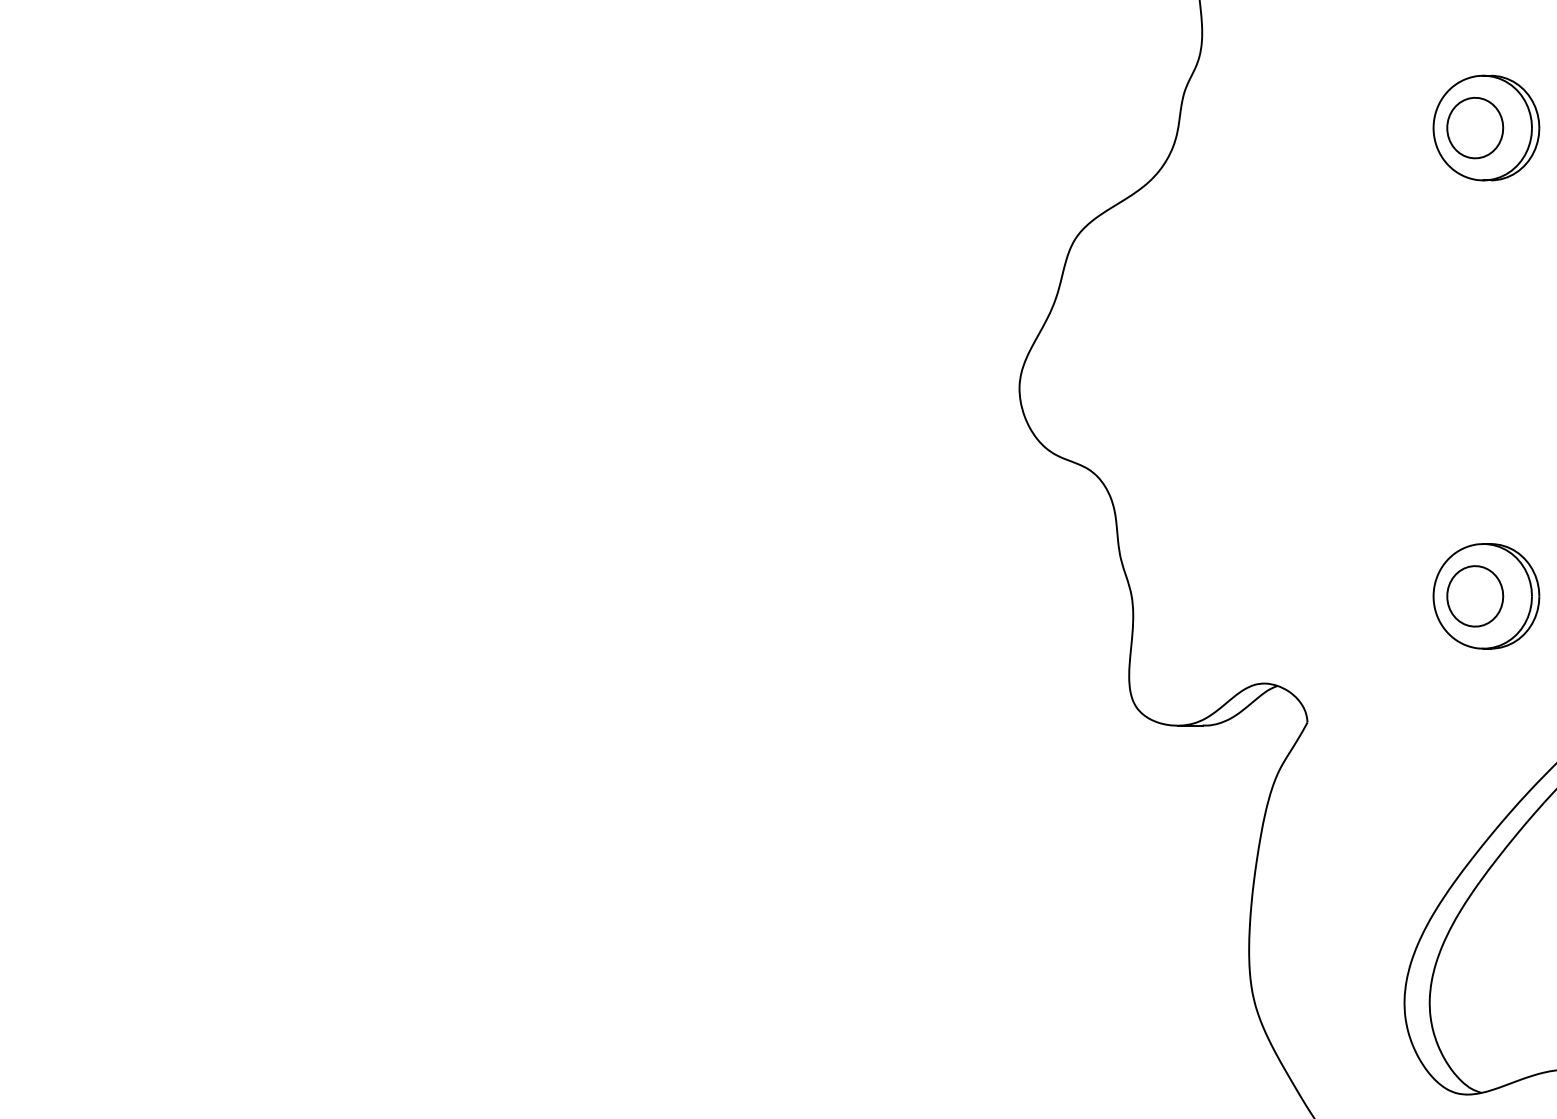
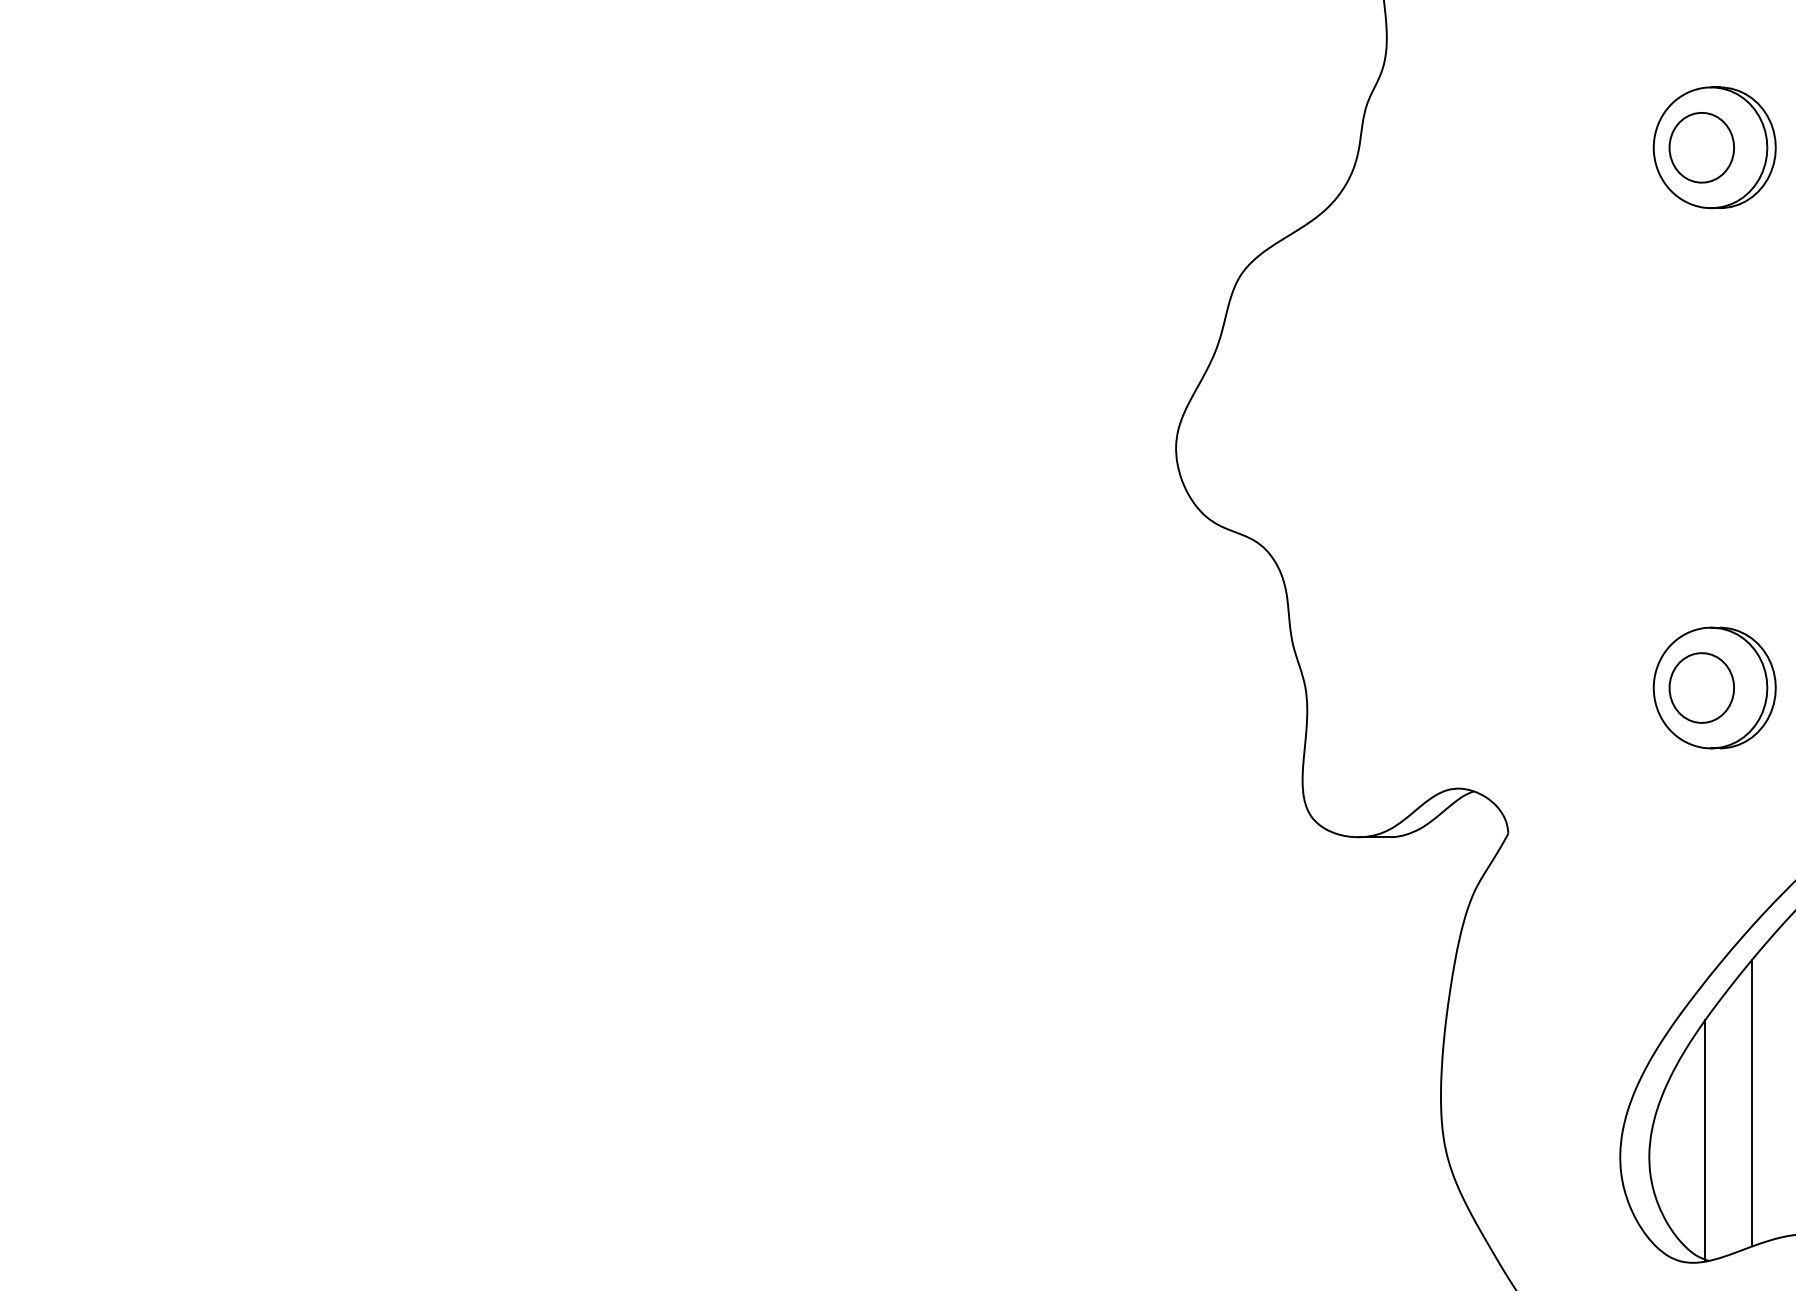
line: (1518, 955) -> (1751, 1102), added
line: (1478, 988) -> (1705, 1140), added

